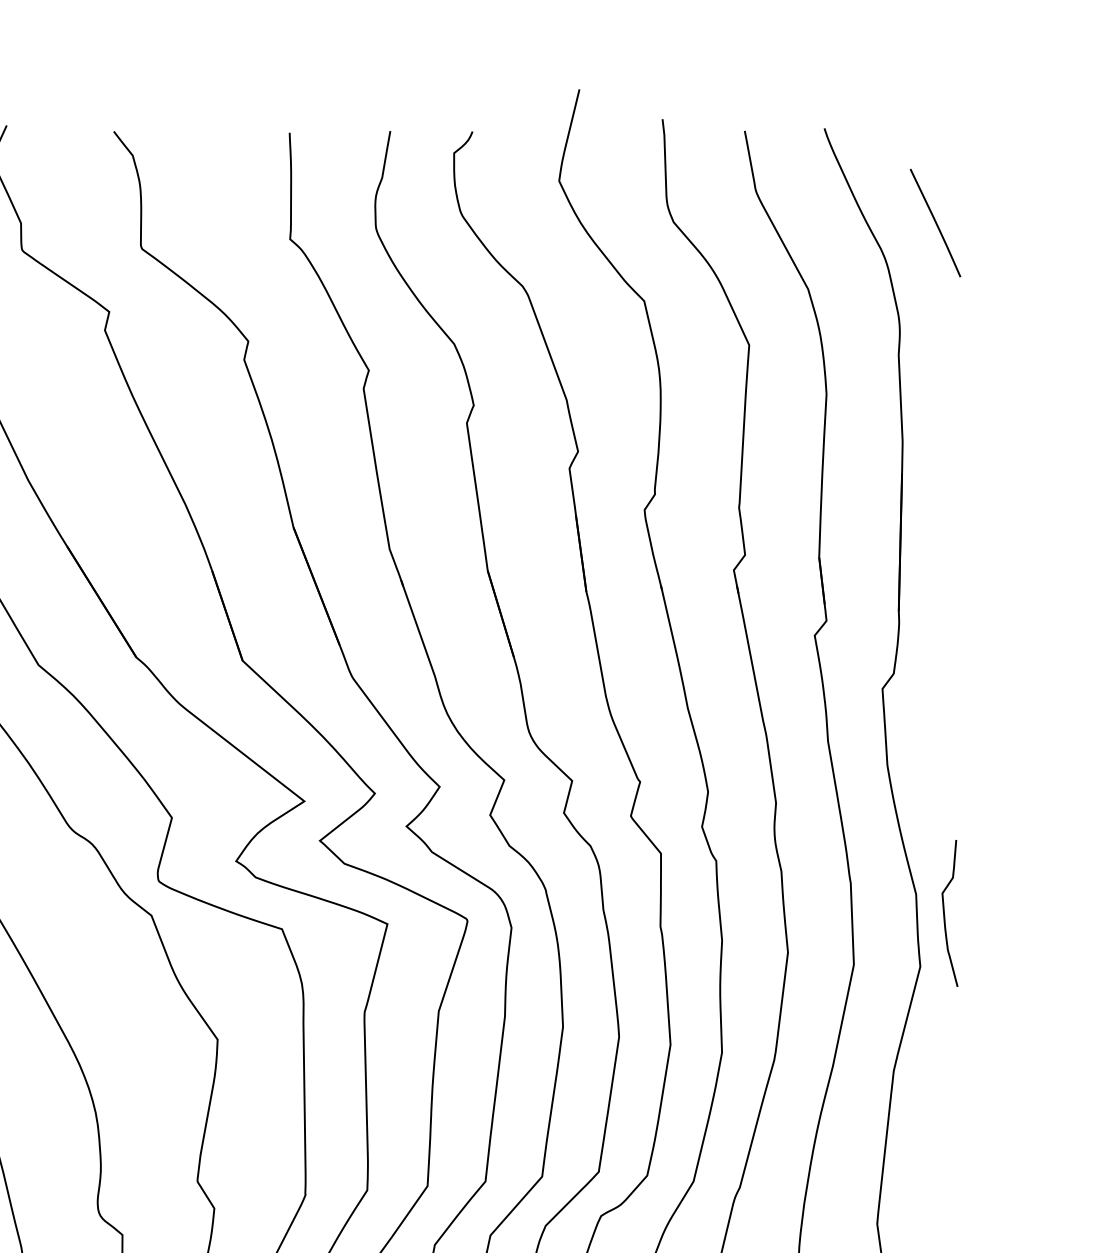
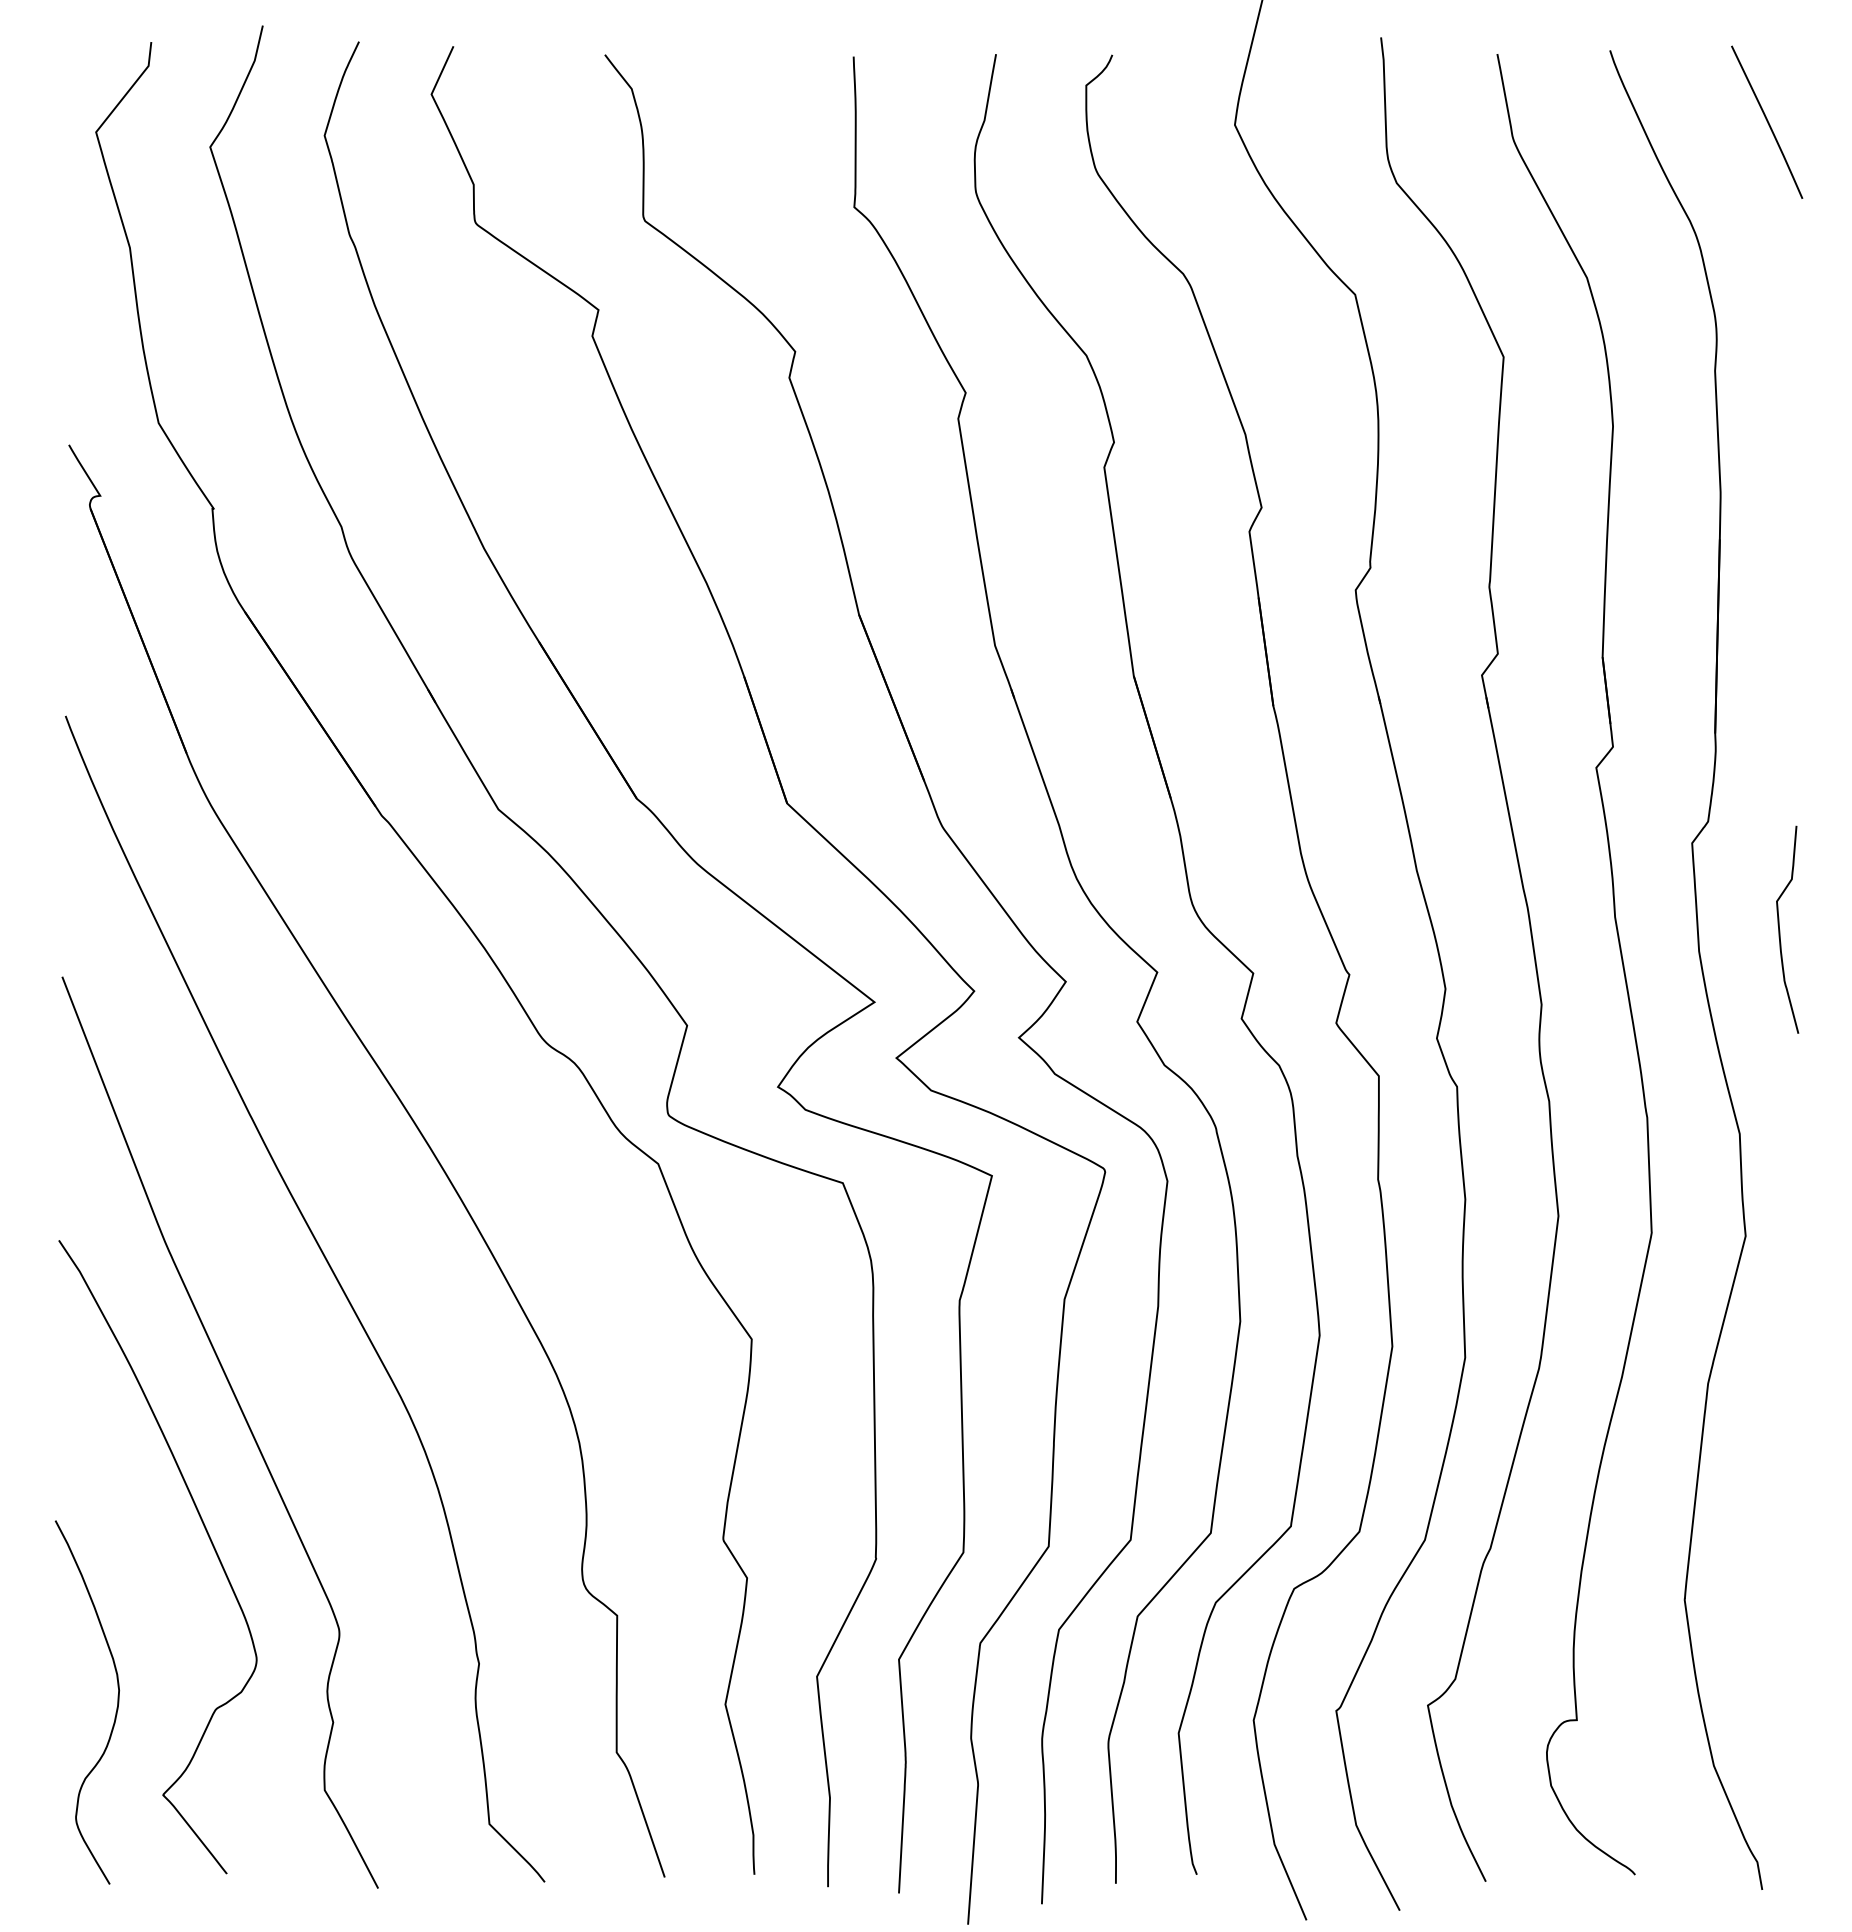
curve: (935, 222) -> (1767, 121), moved
curve: (944, 913) -> (1780, 930), moved

